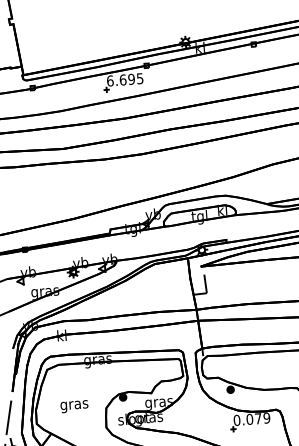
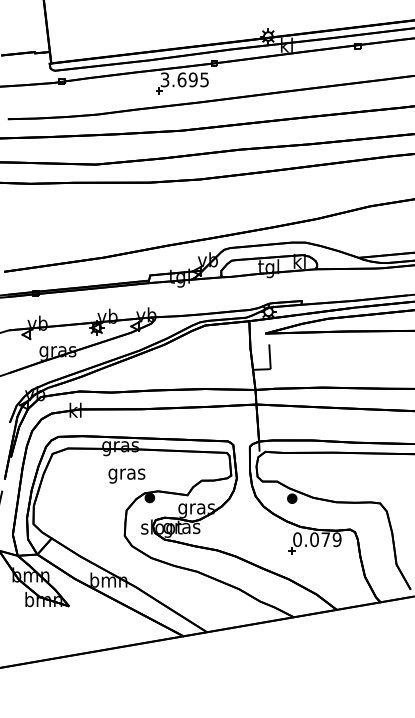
text: (109, 80) -> (164, 79), 6.695 -> 3.695
text: (74, 406) -> (126, 475), moved

